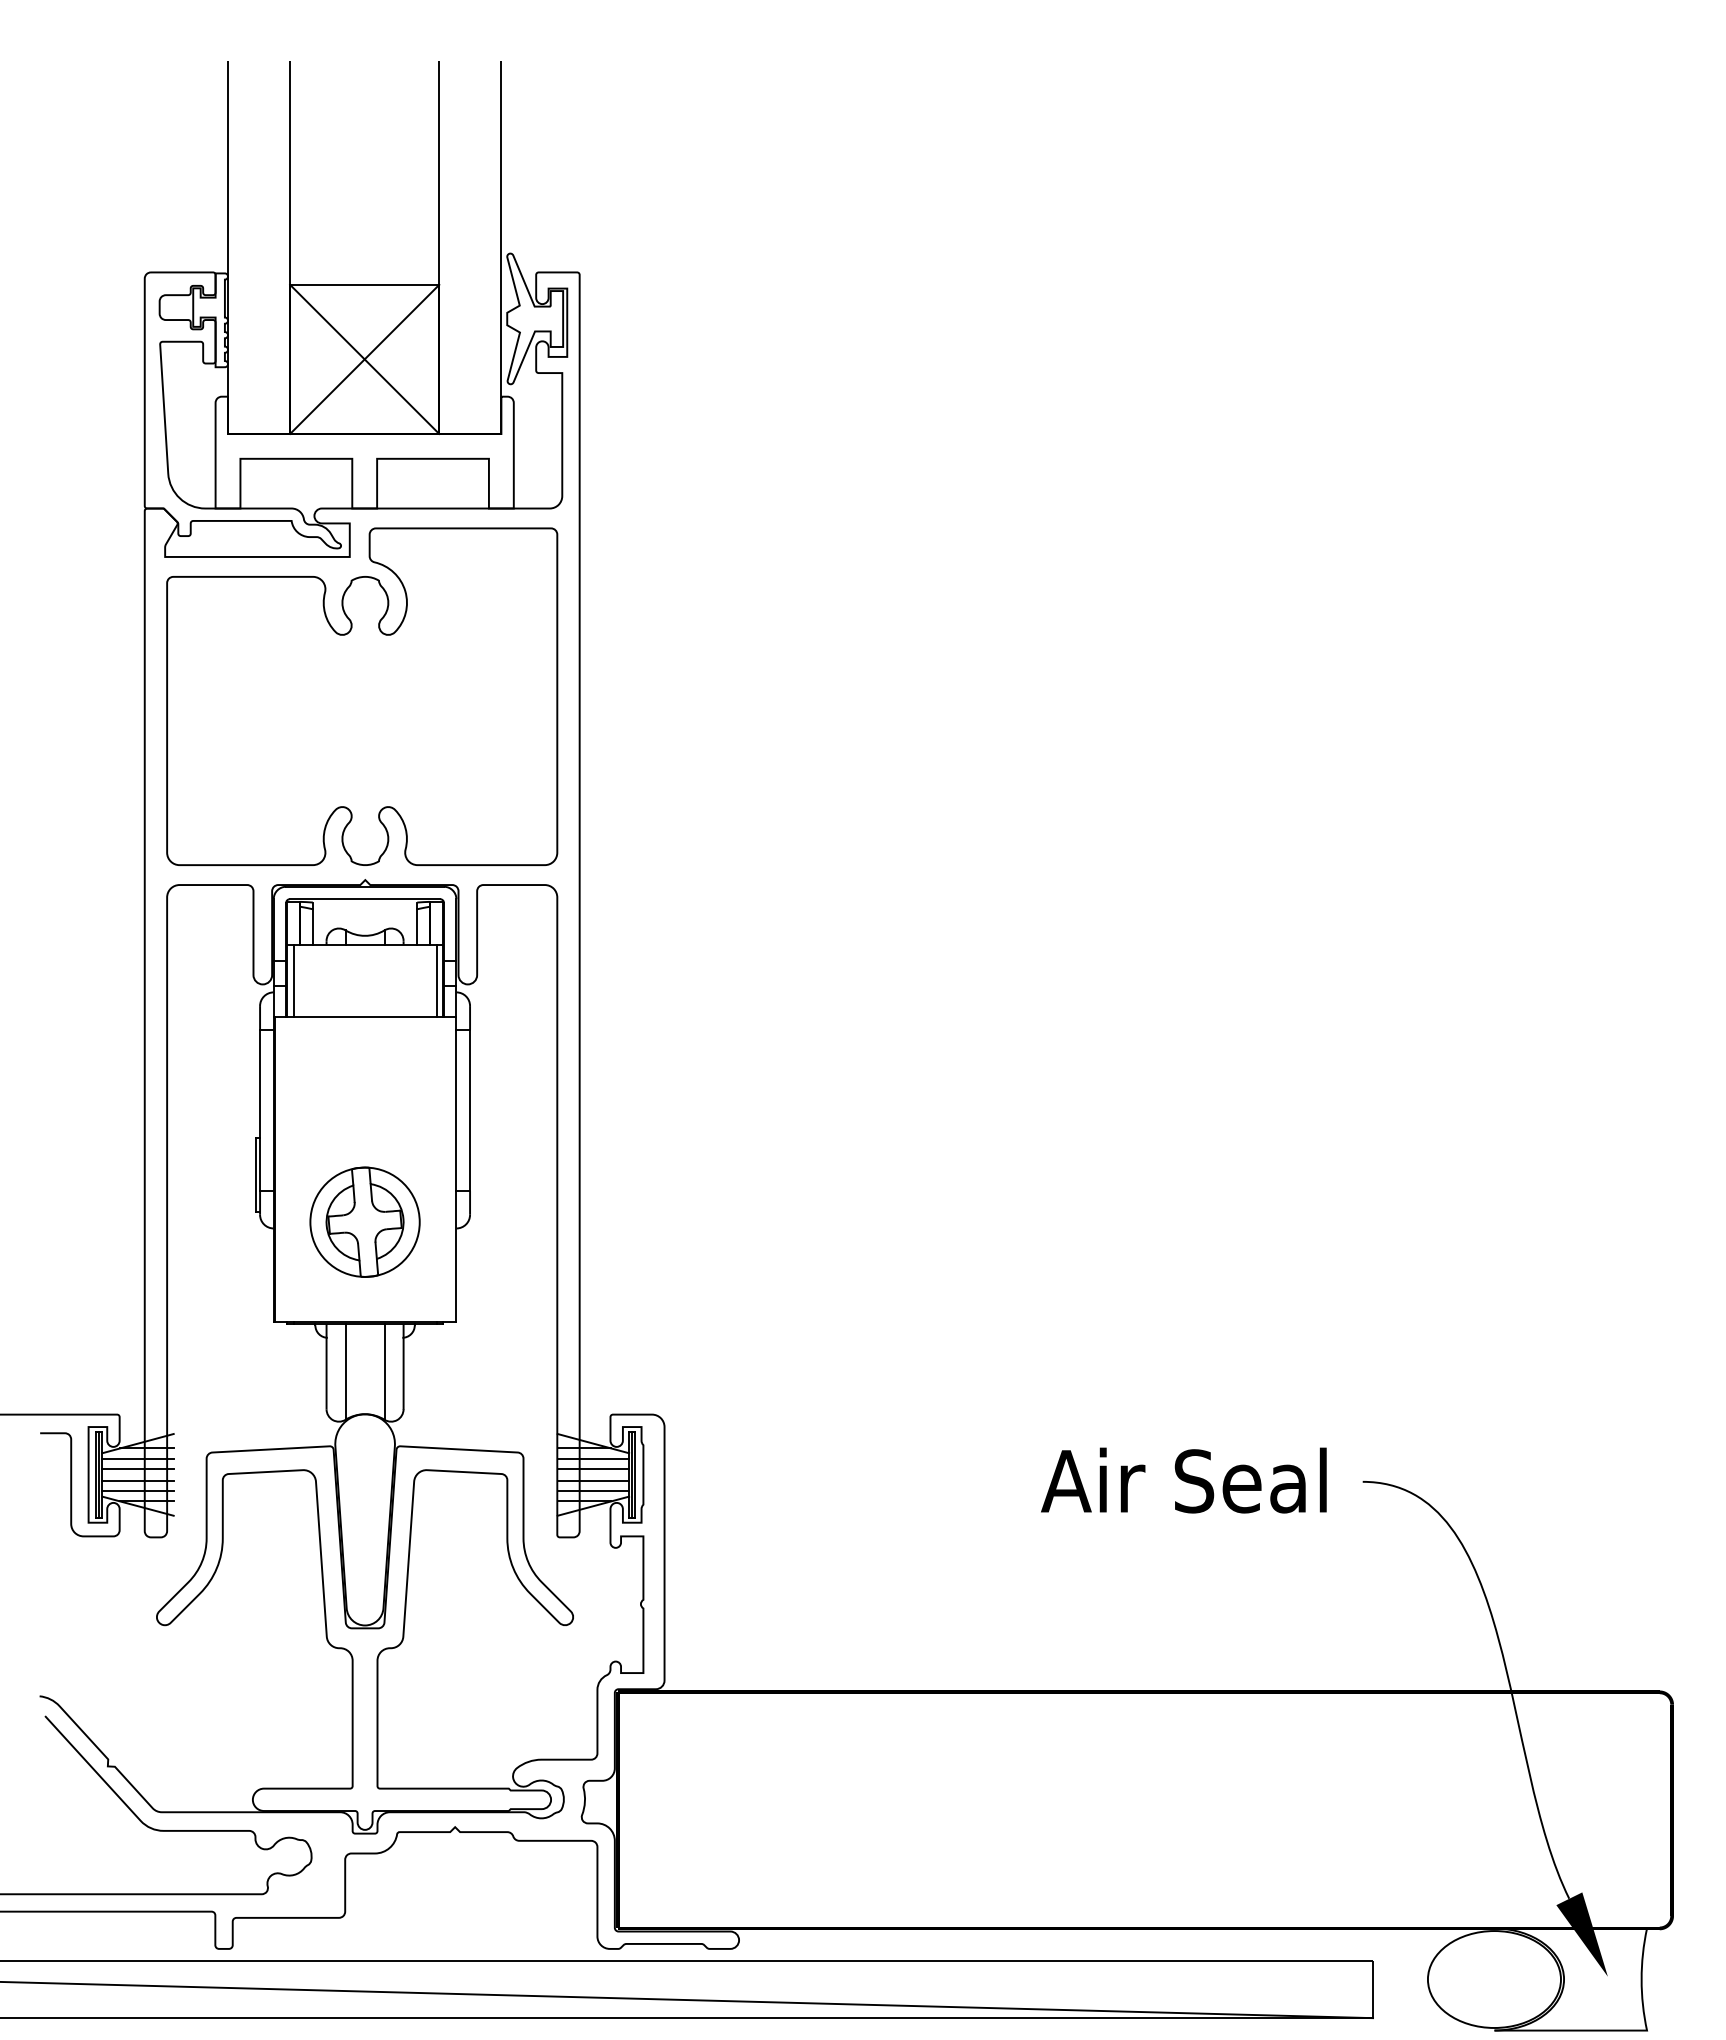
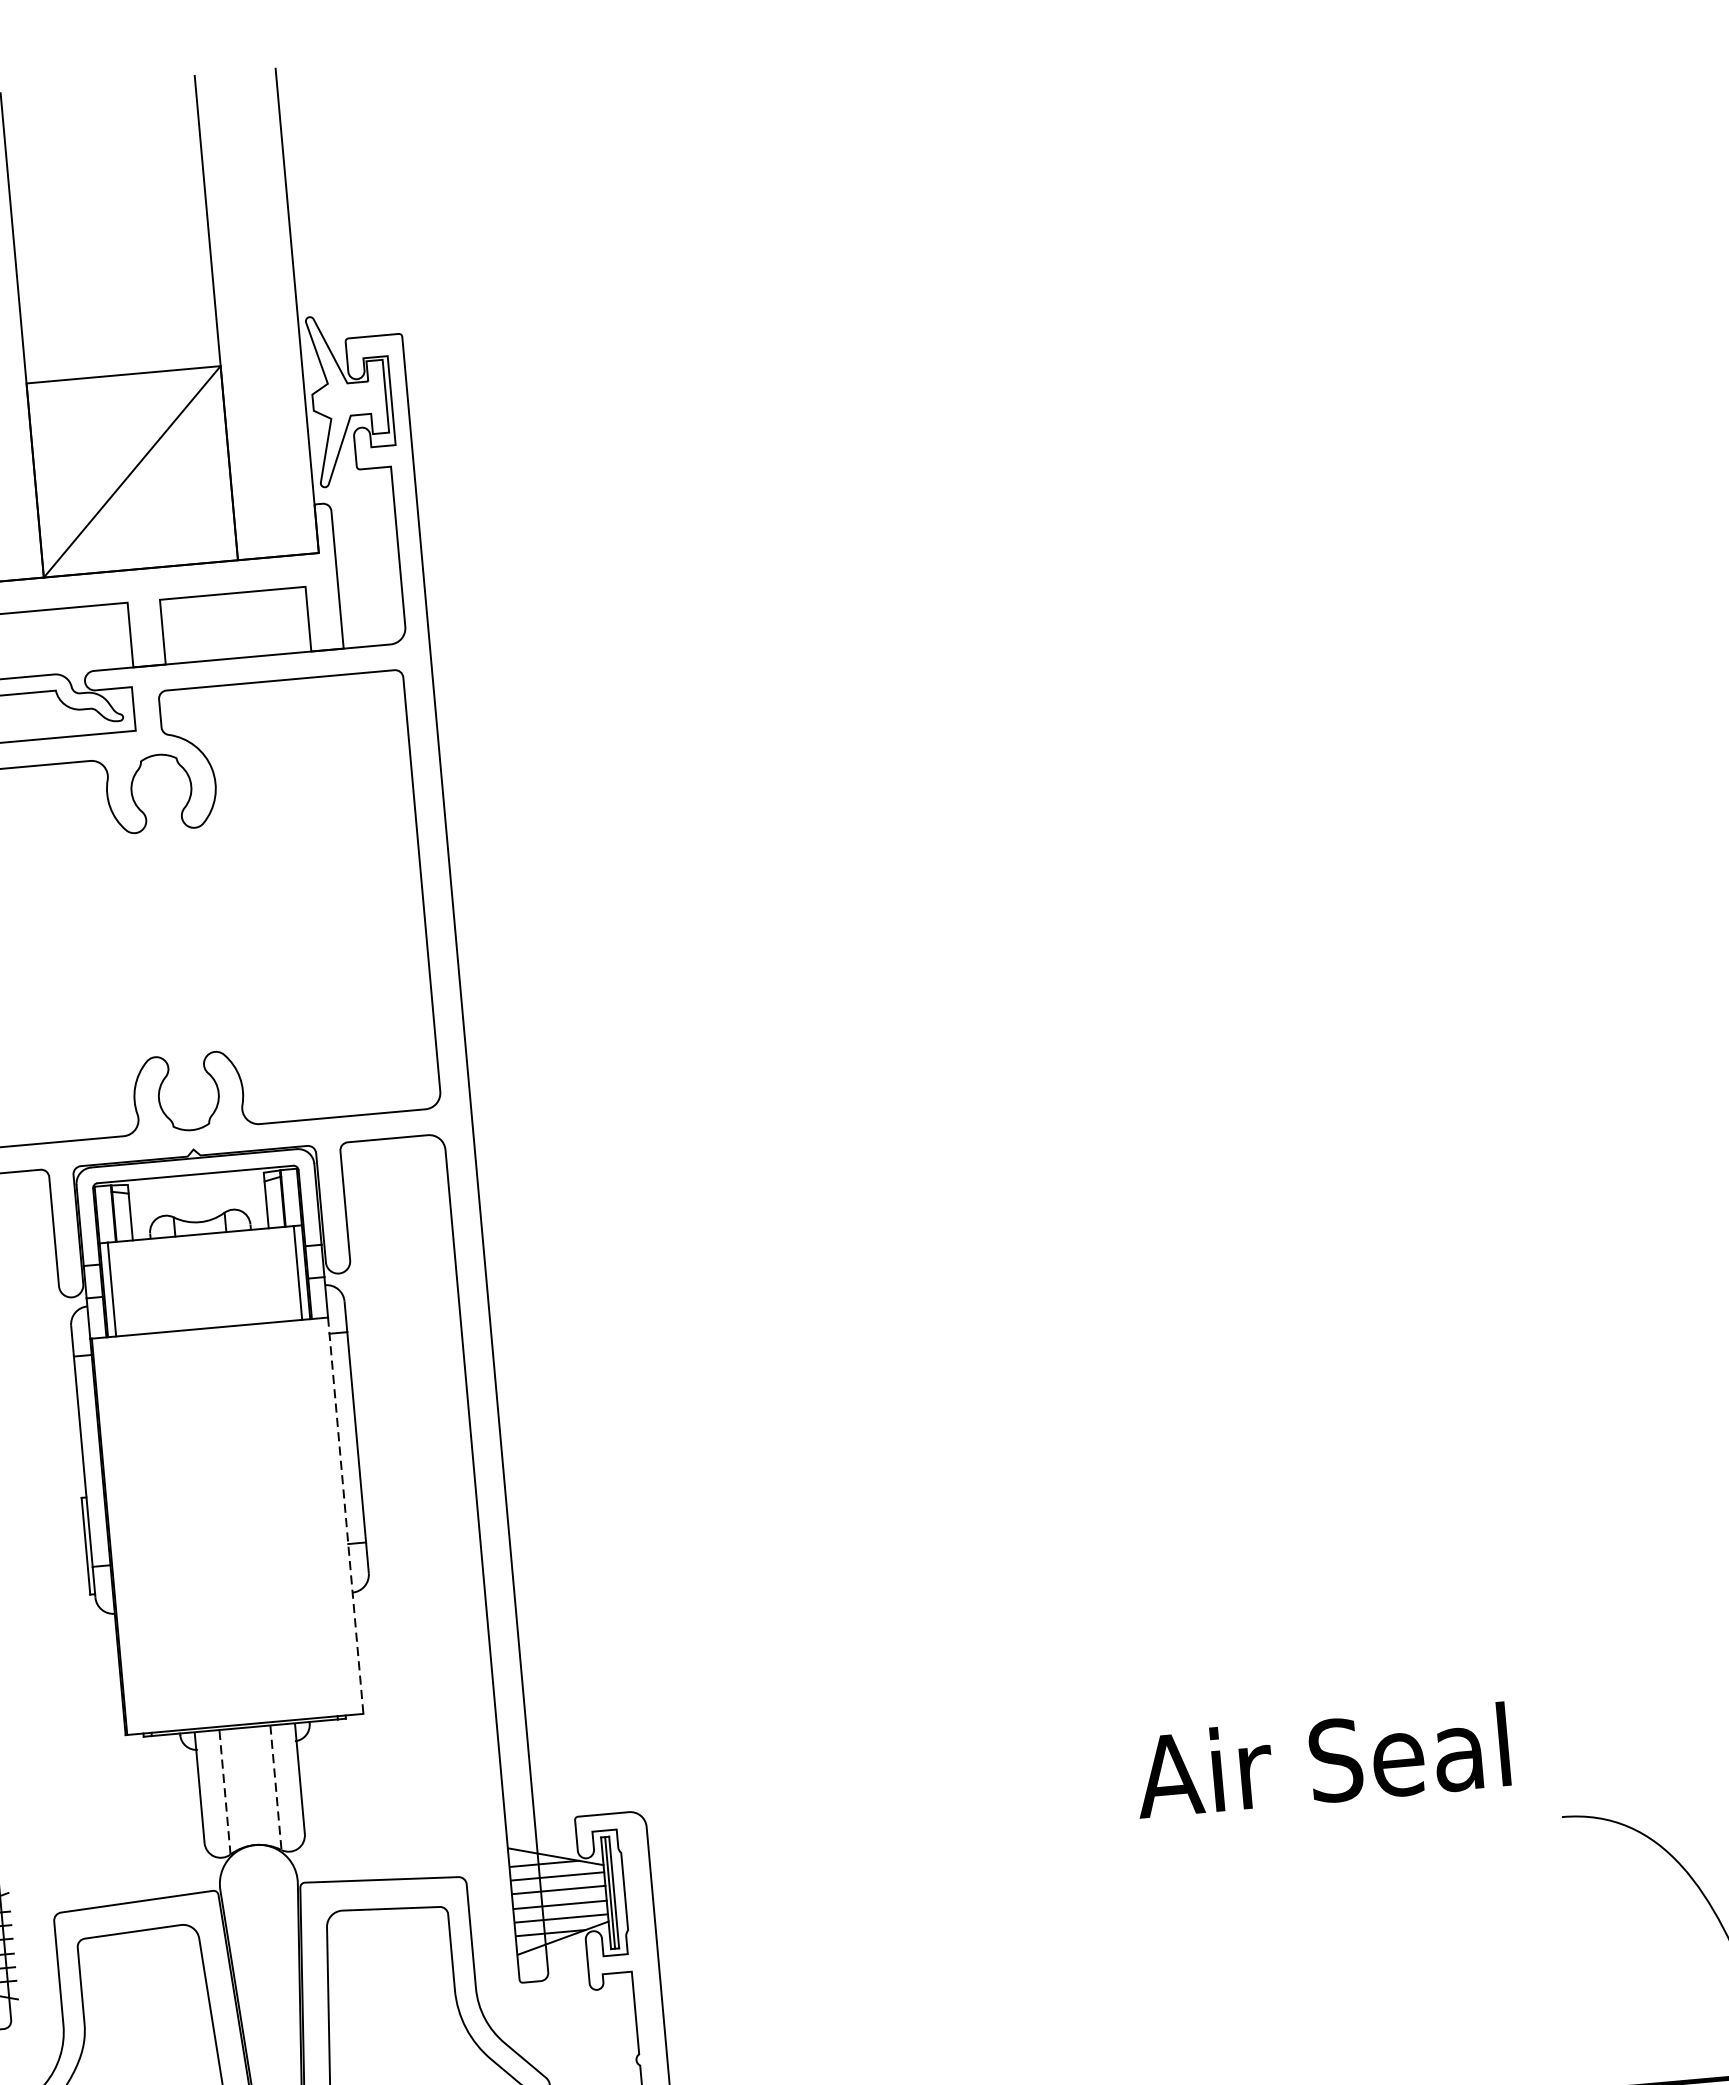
line: (364, 358) -> (131, 470), removed
line: (456, 1169) -> (345, 1515), solid -> dashed
part: (364, 1221) -> (232, 1594), removed
line: (345, 1372) -> (224, 1792), solid -> dashed
line: (384, 1372) -> (275, 1788), solid -> dashed
text: (1183, 1480) -> (1321, 1760), moved

